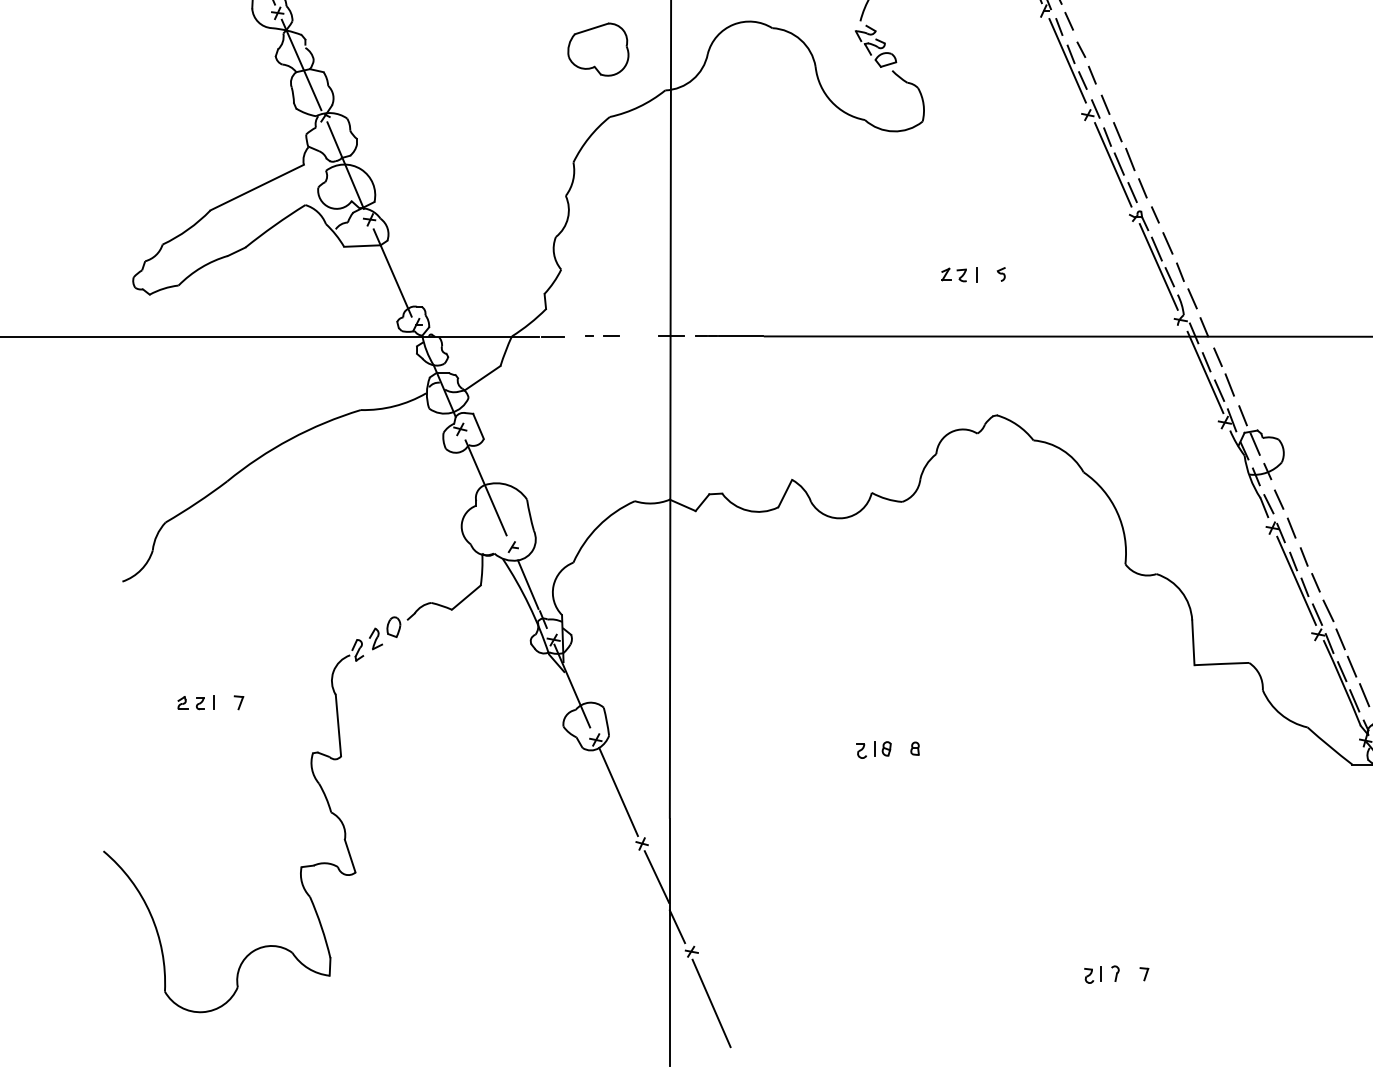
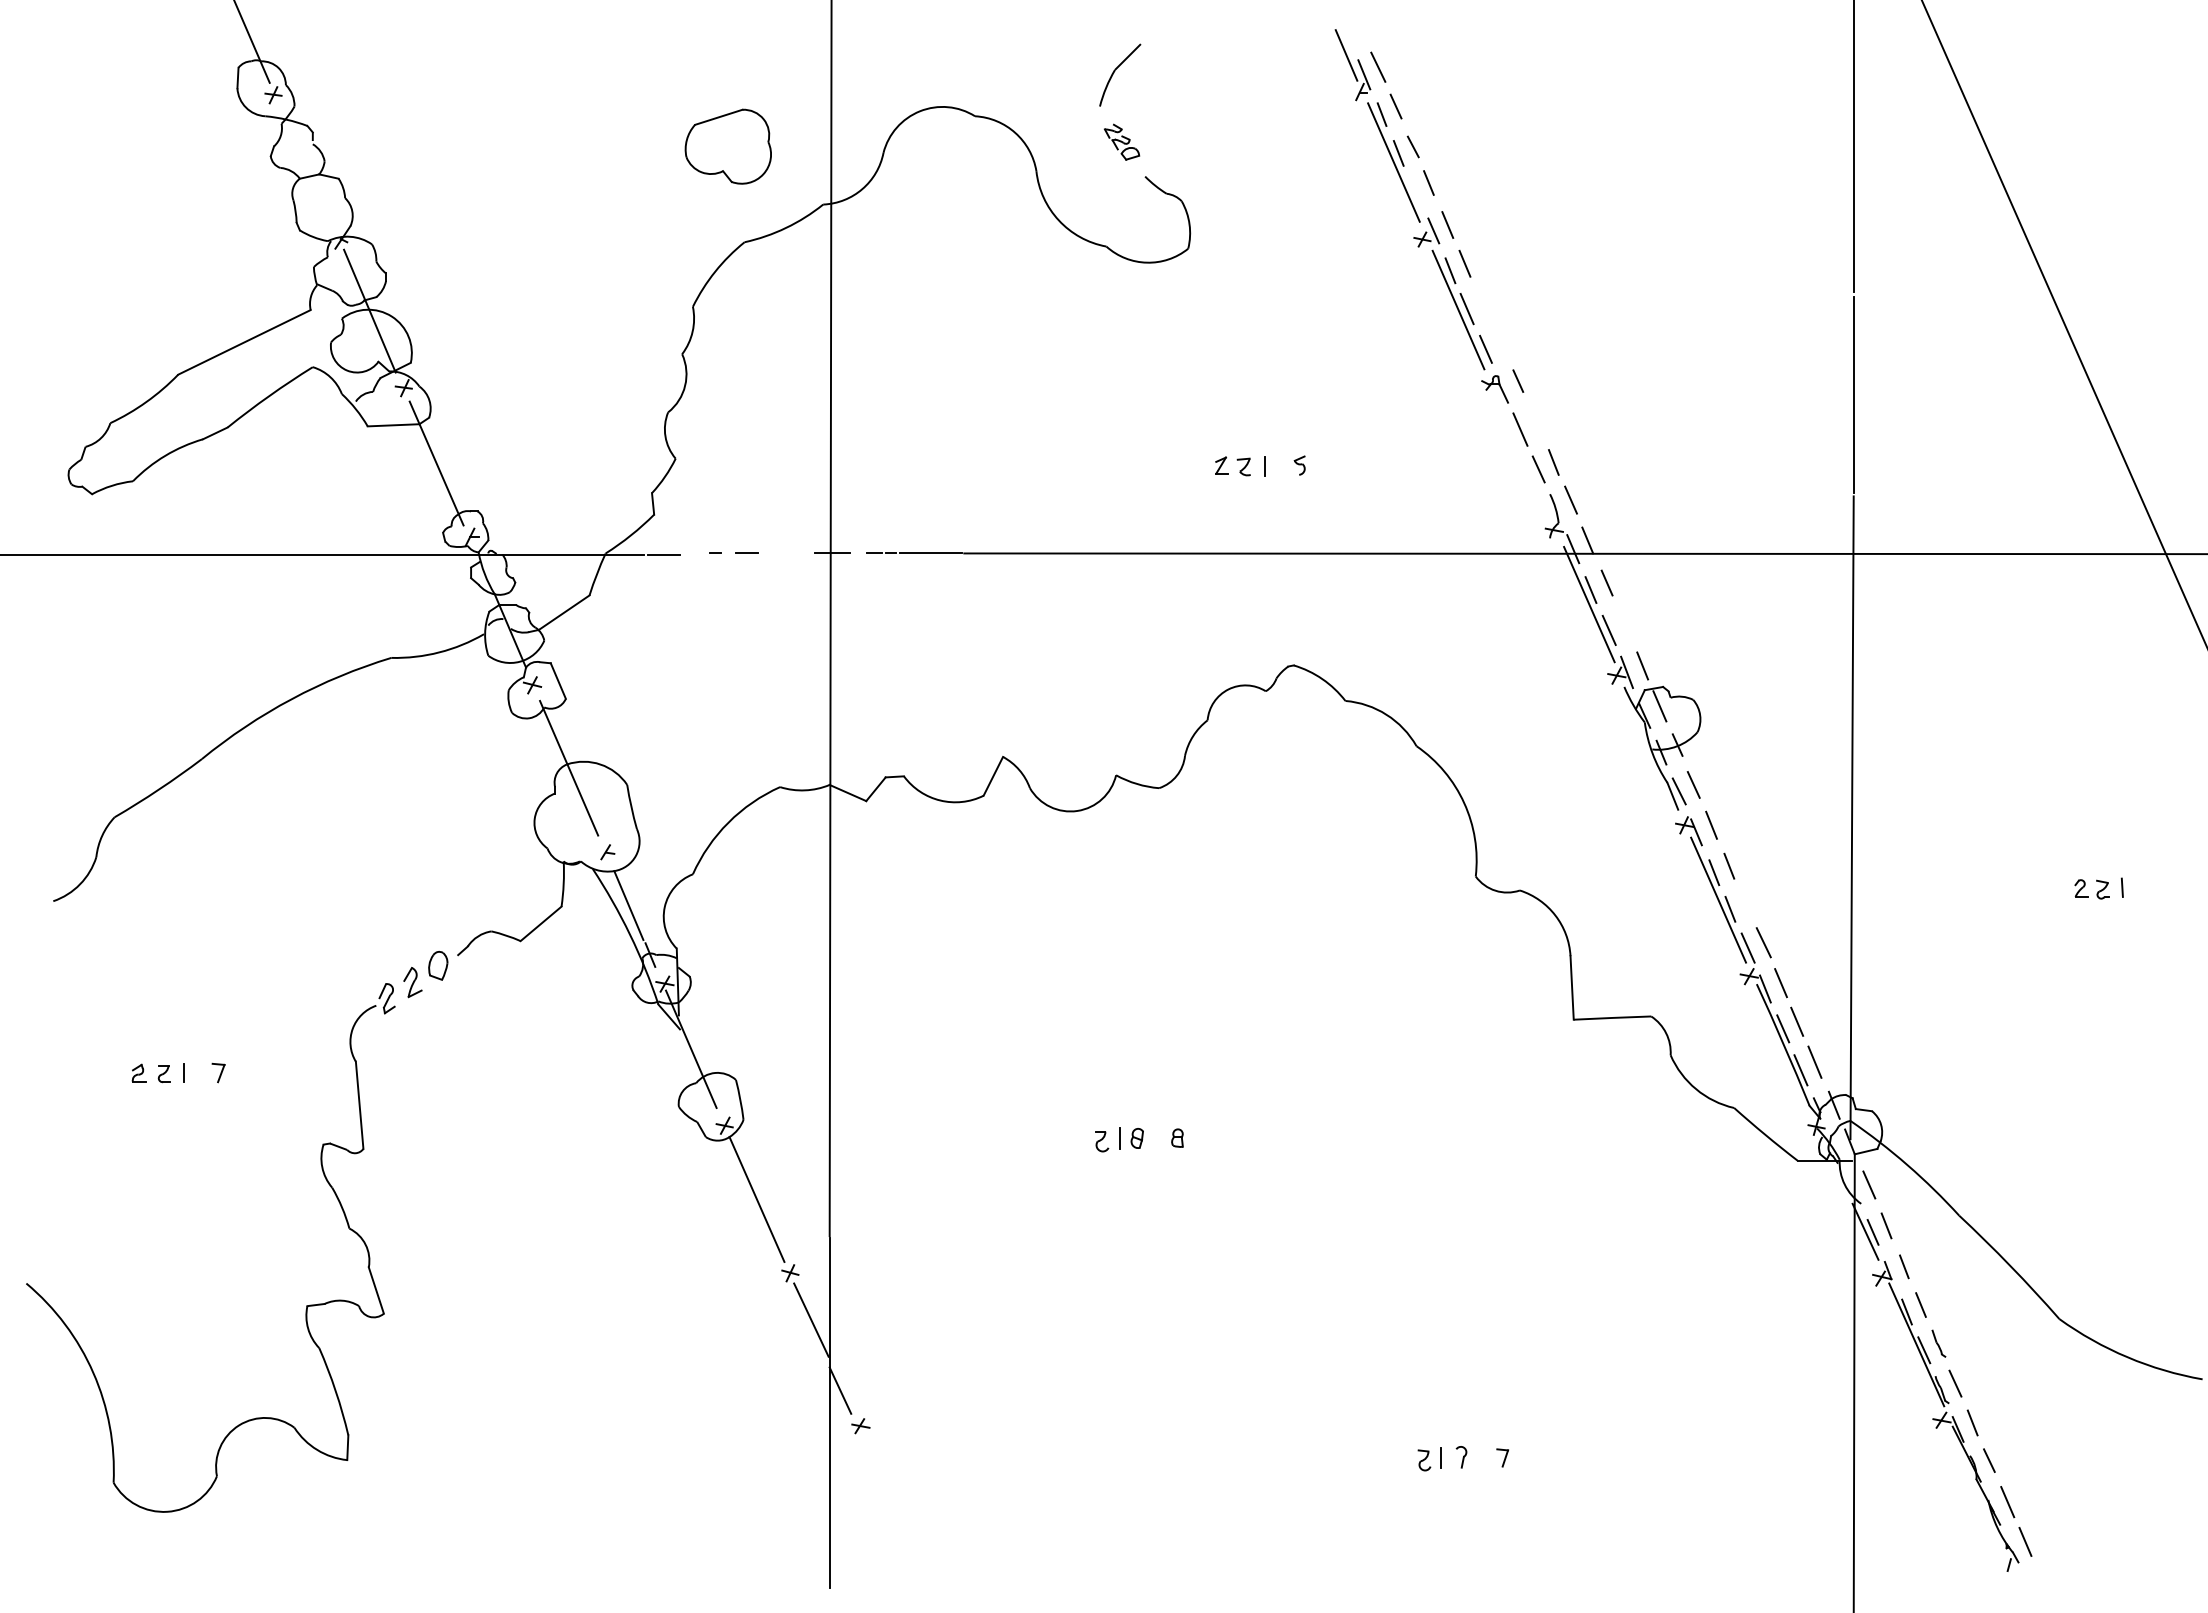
part: (875, 46) -> (1121, 142), size x0.6
line: (301, 64) -> (307, 168), removed
line: (1082, 80) -> (1415, 190), removed
line: (1130, 159) -> (1482, 302), removed
line: (1142, 188) -> (1500, 343), removed
line: (1167, 243) -> (1535, 421), removed
line: (1159, 266) -> (1523, 454), removed
line: (1229, 385) -> (1623, 622), removed
line: (1315, 582) -> (1745, 902), removed
line: (711, 1003) -> (888, 1499), removed

